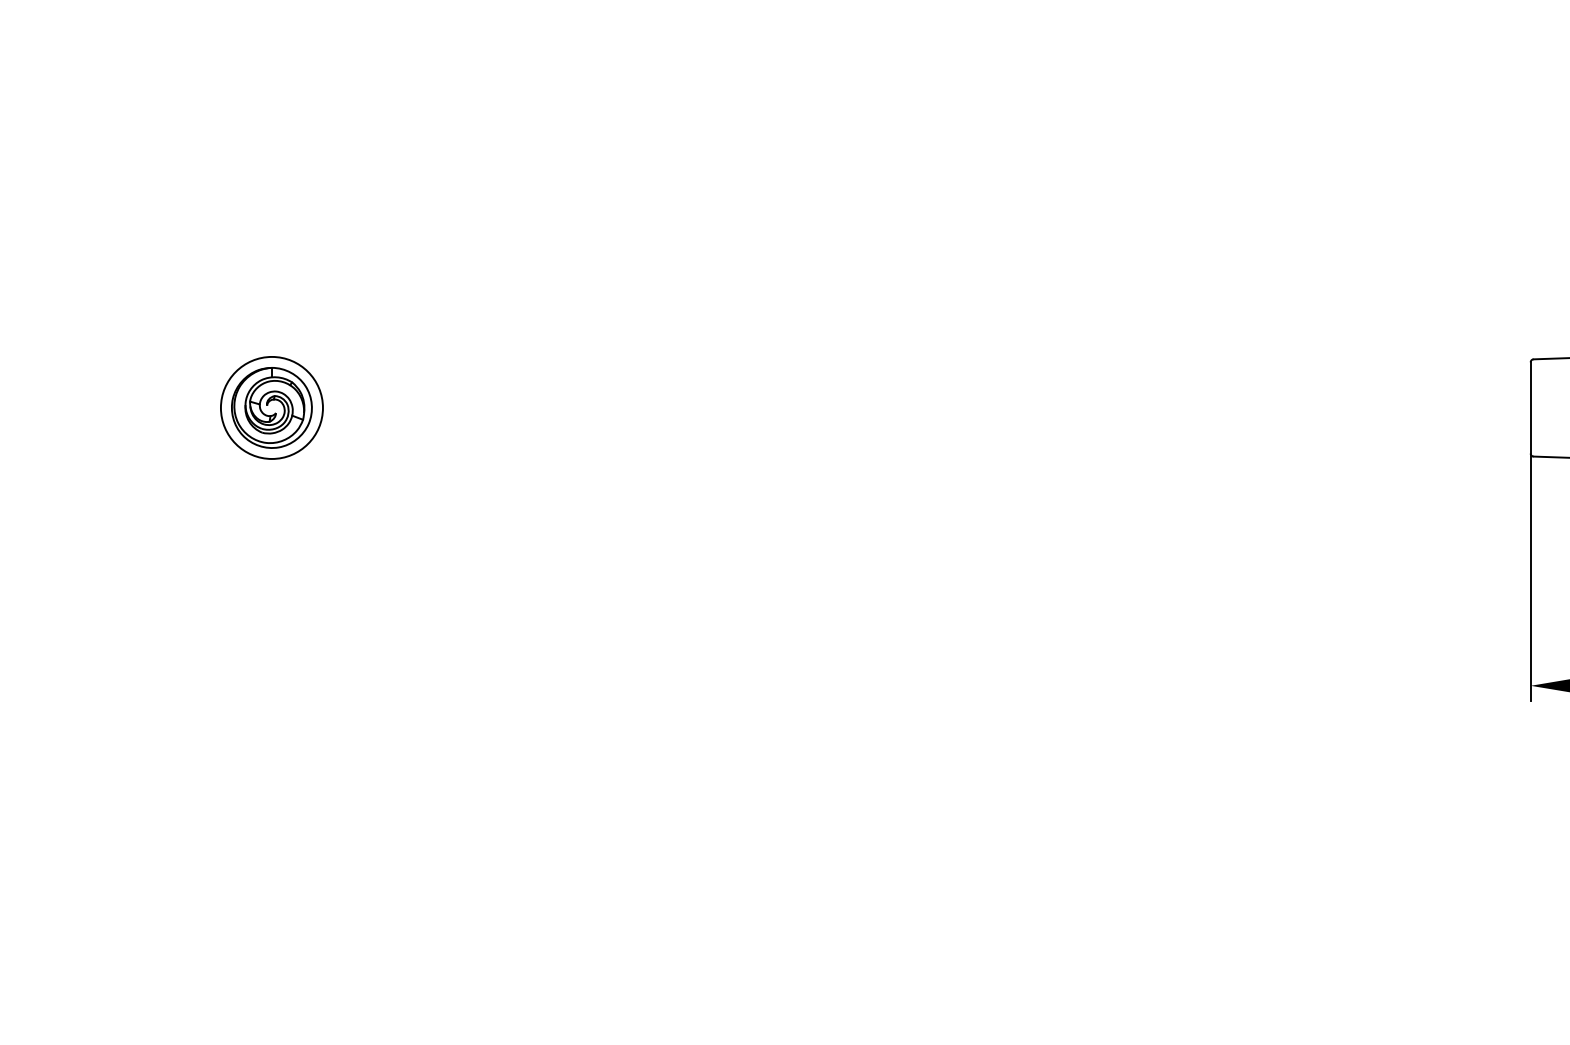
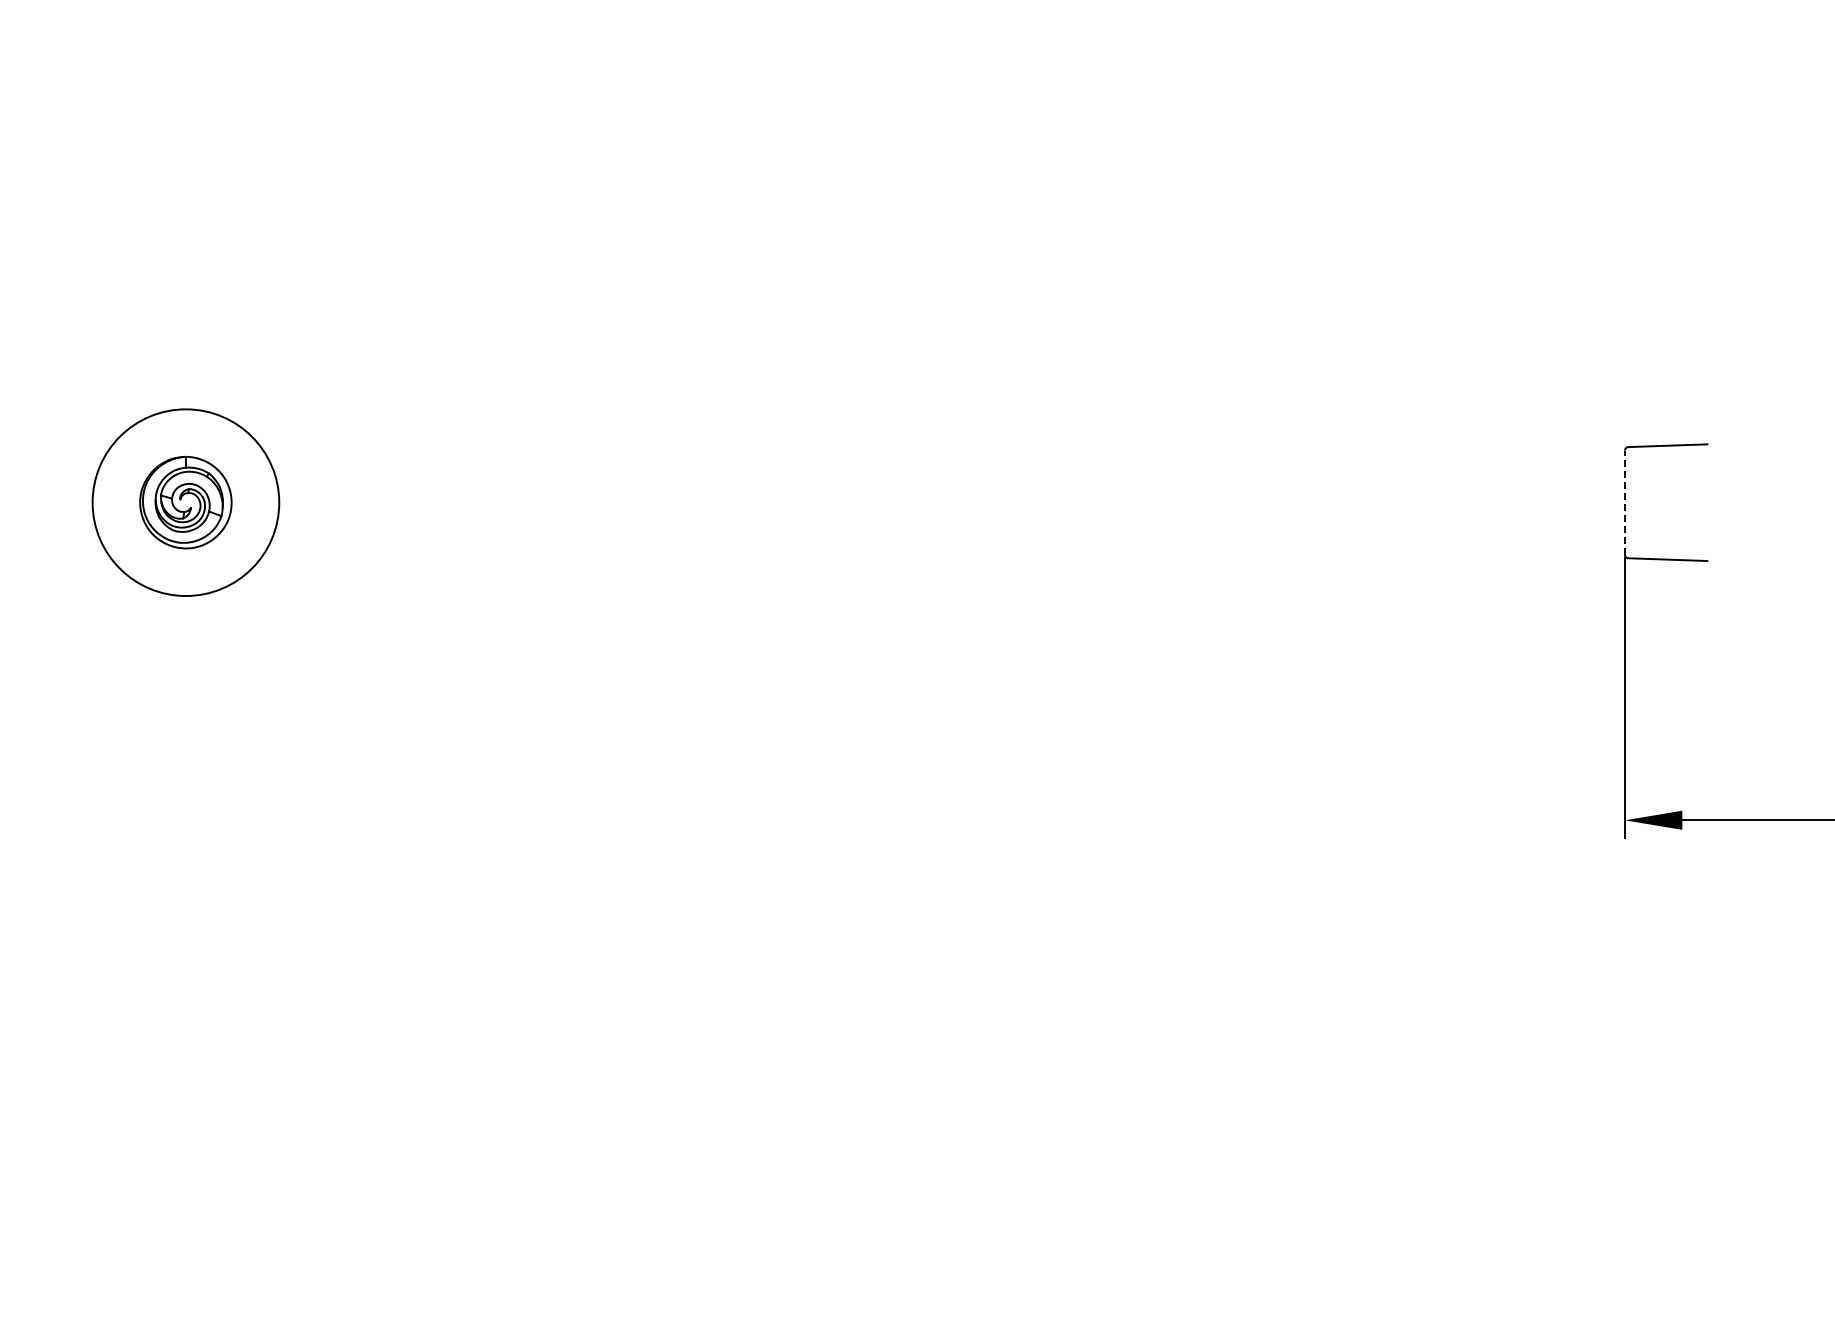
circle: (271, 407) -> (185, 502), size x1.6
line: (1530, 407) -> (1624, 502), solid -> dashed

